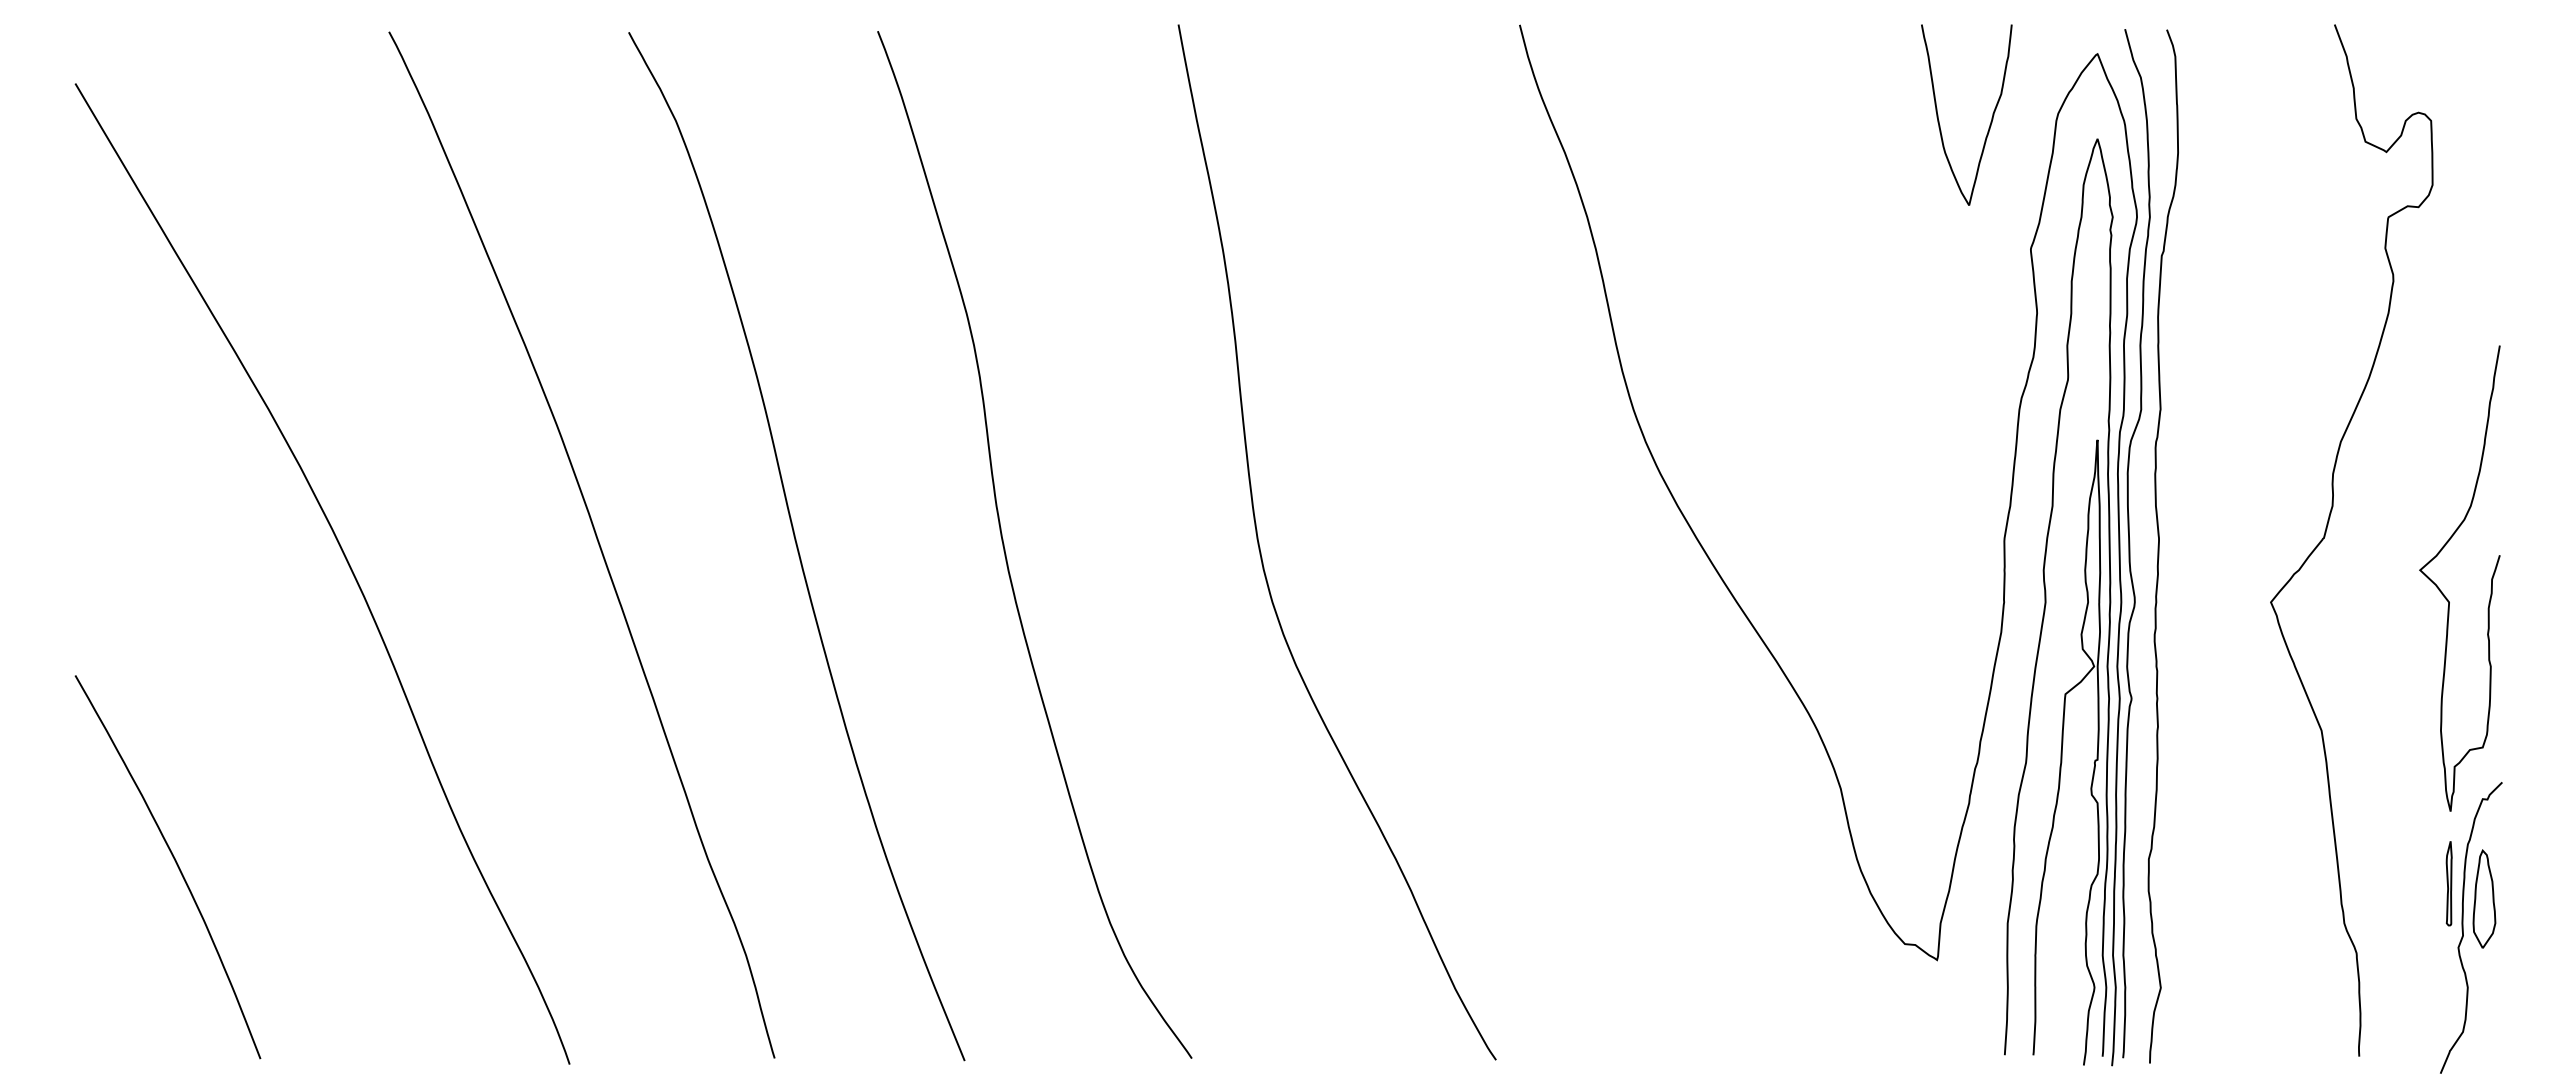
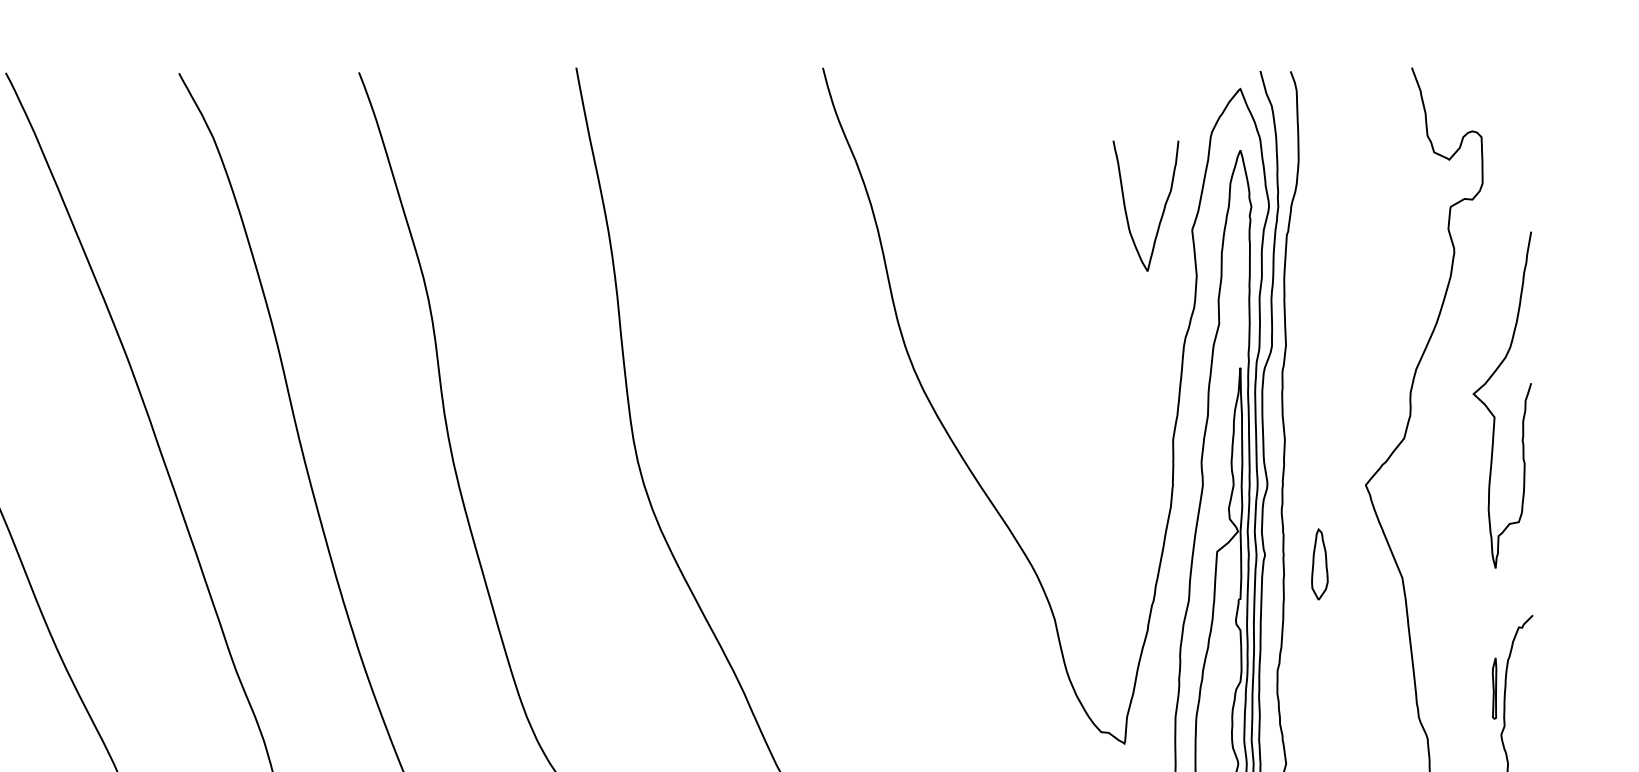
curve: (1990, 121) -> (1163, 210), moved
curve: (2441, 590) -> (1489, 408), moved
part: (2484, 898) -> (1319, 564), moved

